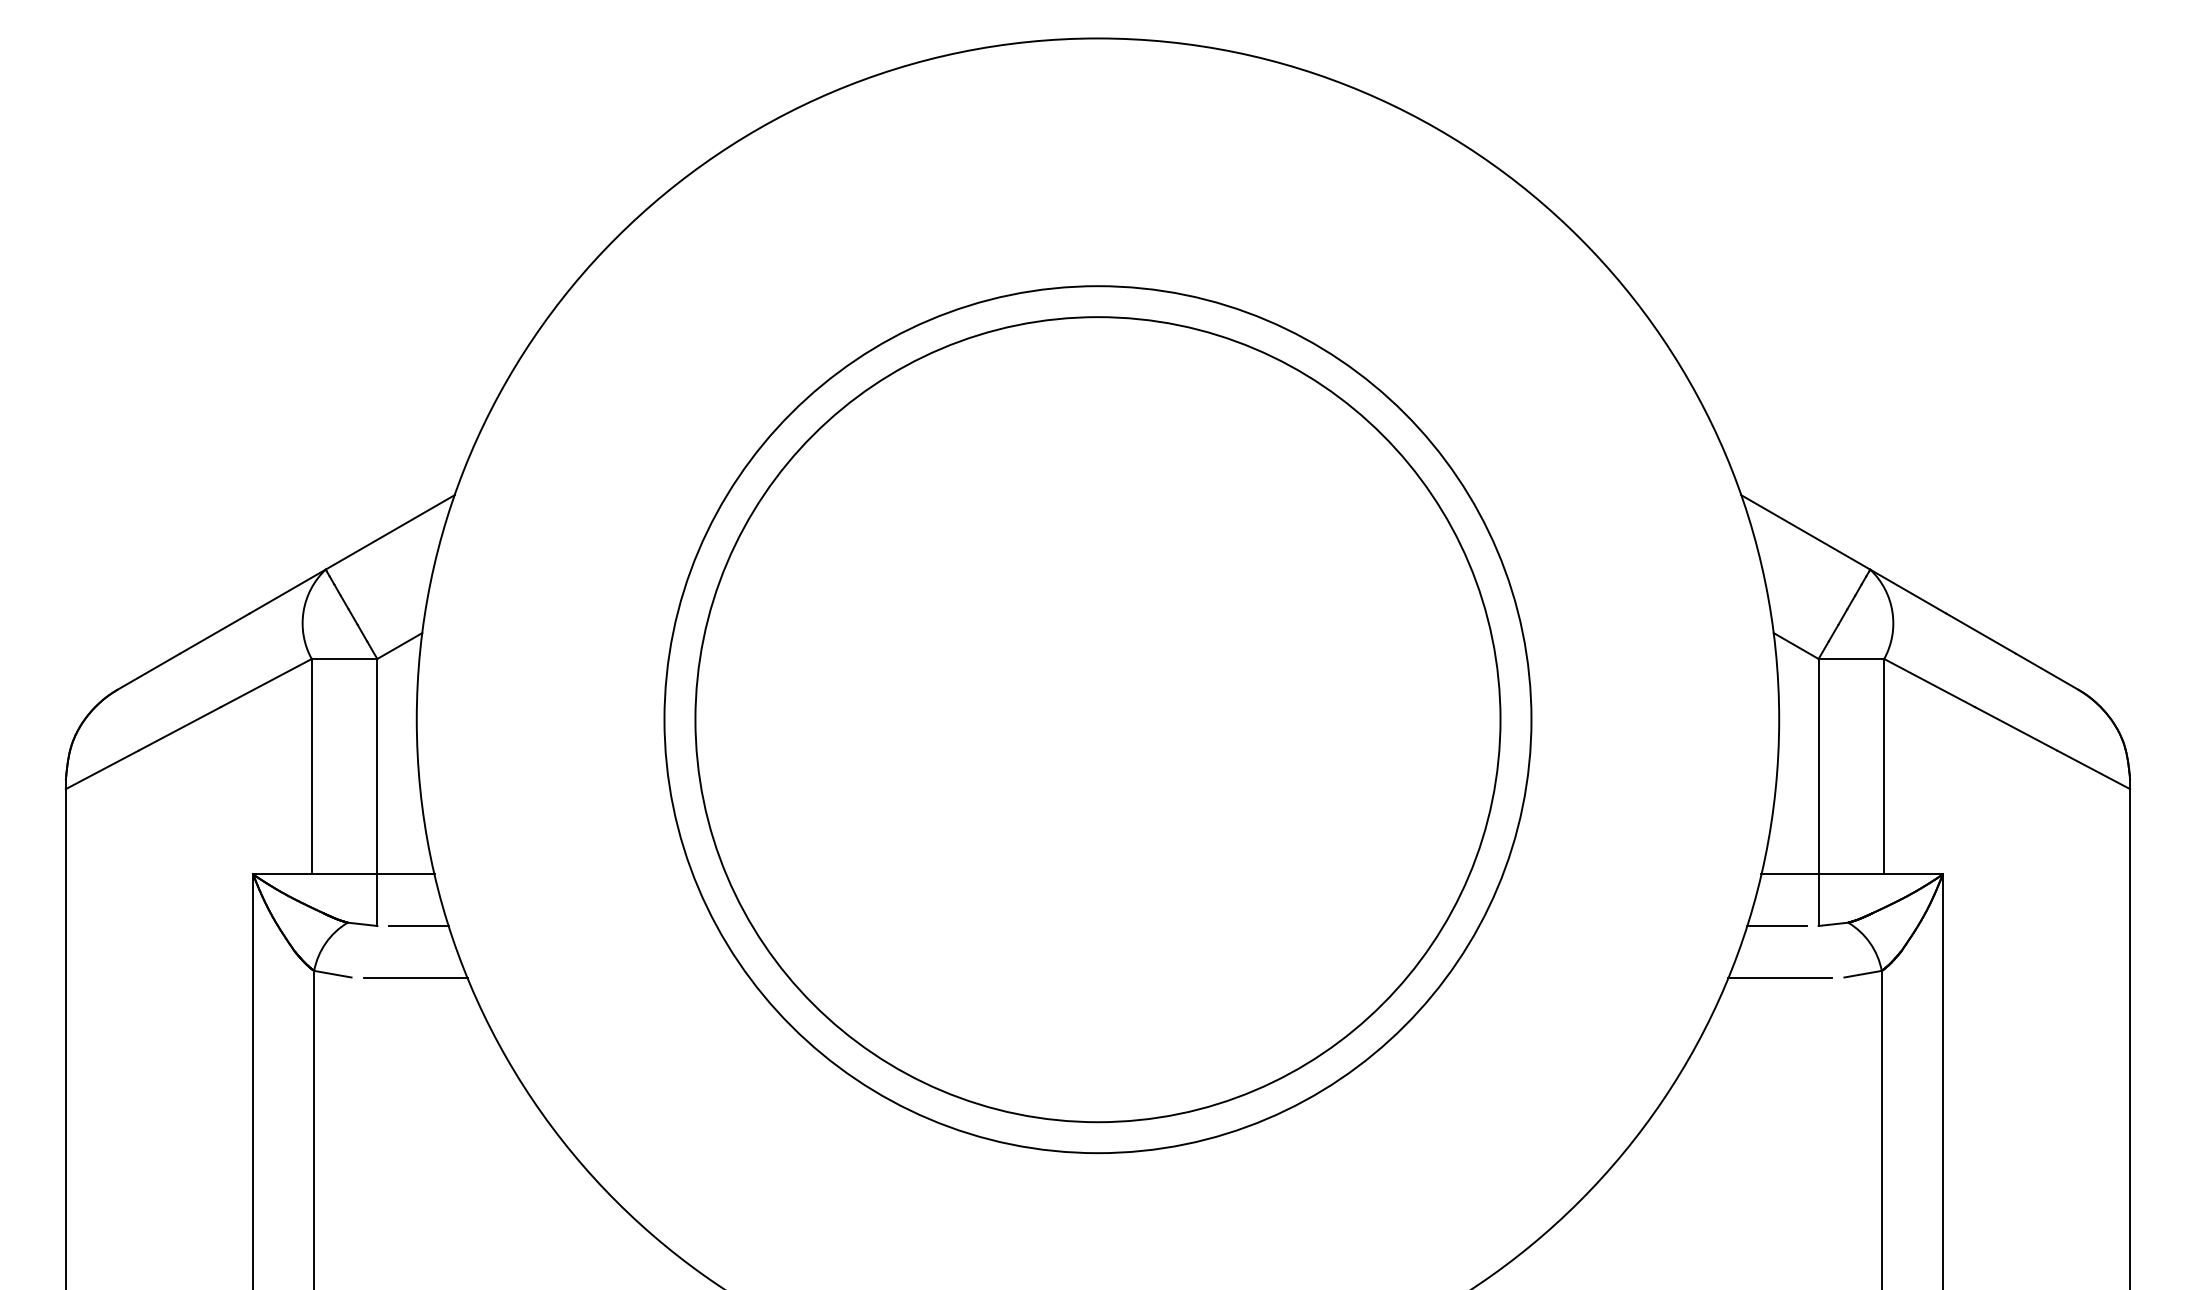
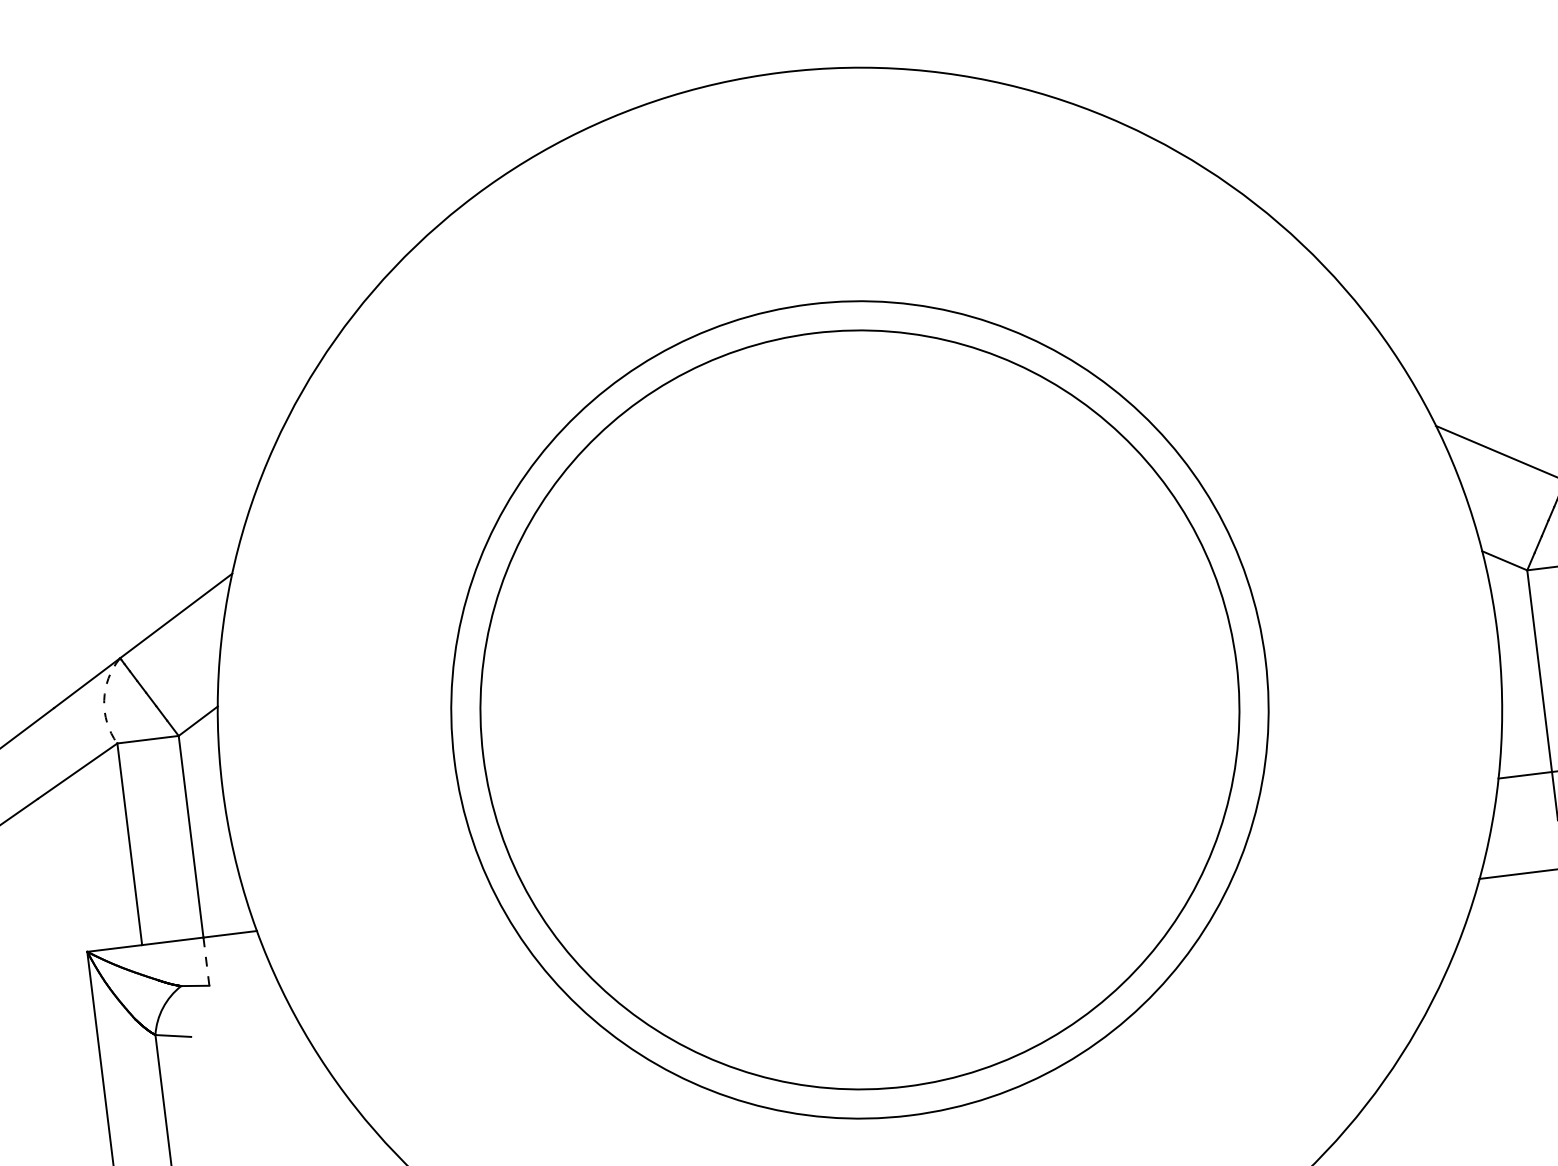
arc: (303, 611) -> (104, 699), solid -> dashed
line: (377, 900) -> (206, 961), solid -> dashed
line: (418, 926) -> (247, 981), removed
line: (1776, 926) -> (1518, 825), removed
line: (415, 977) -> (251, 1029), removed

